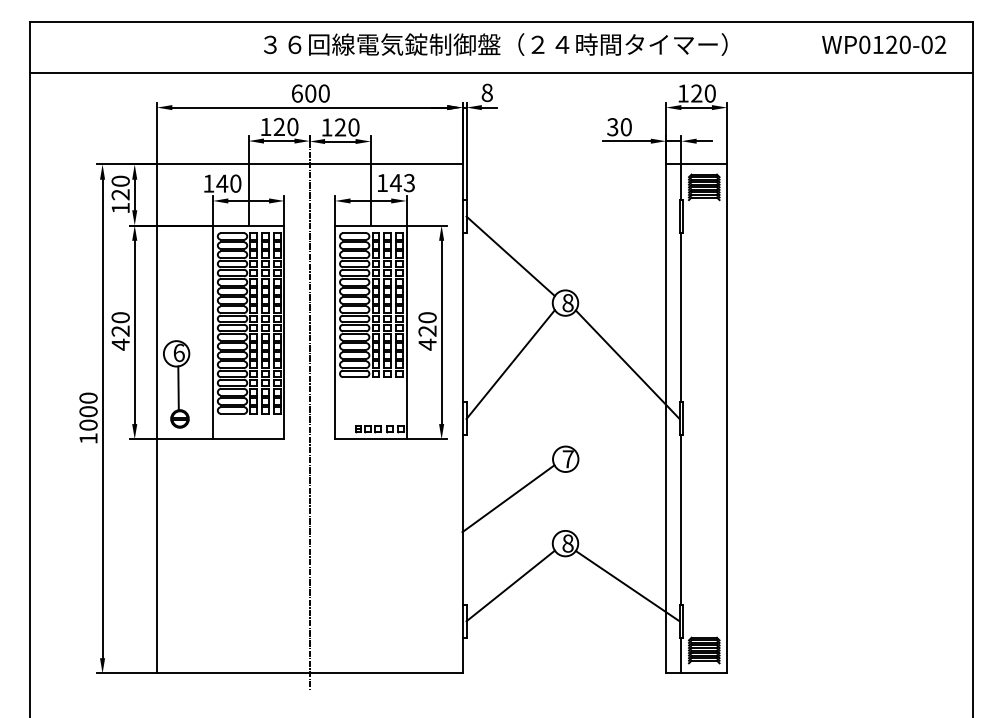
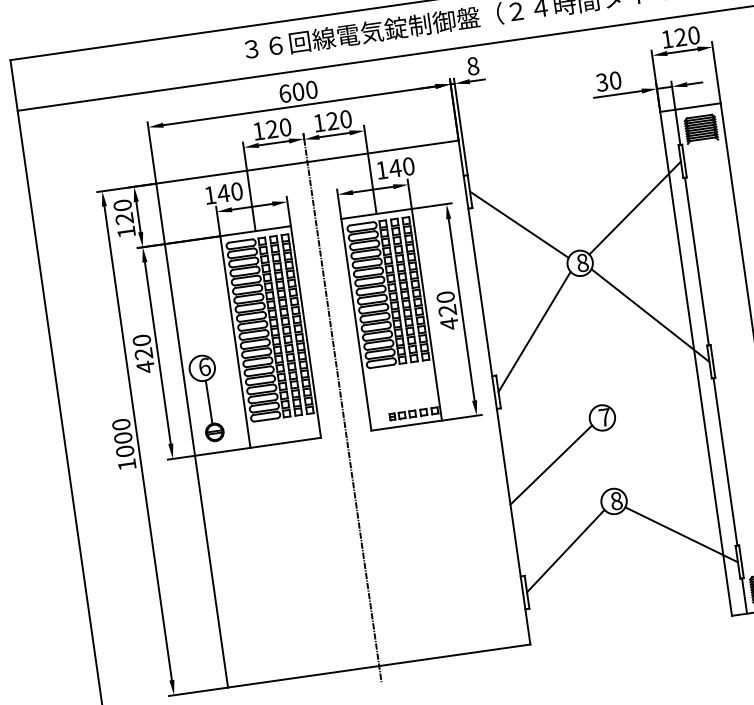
text: (408, 183) -> (407, 167), 143 -> 140
line: (627, 255) -> (634, 207), added

